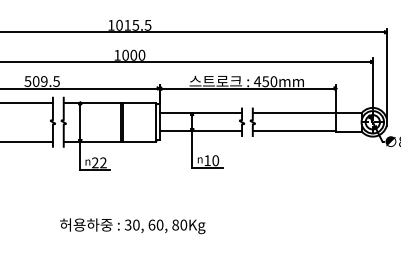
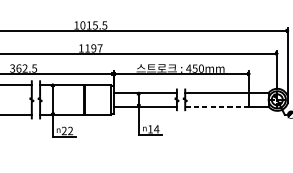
text: (133, 54) -> (93, 47), 1000 -> 1197
text: (36, 81) -> (19, 68), 509.5 -> 362.5
line: (294, 131) -> (217, 106), solid -> dashed
text: (215, 160) -> (156, 129), 10 -> 14

